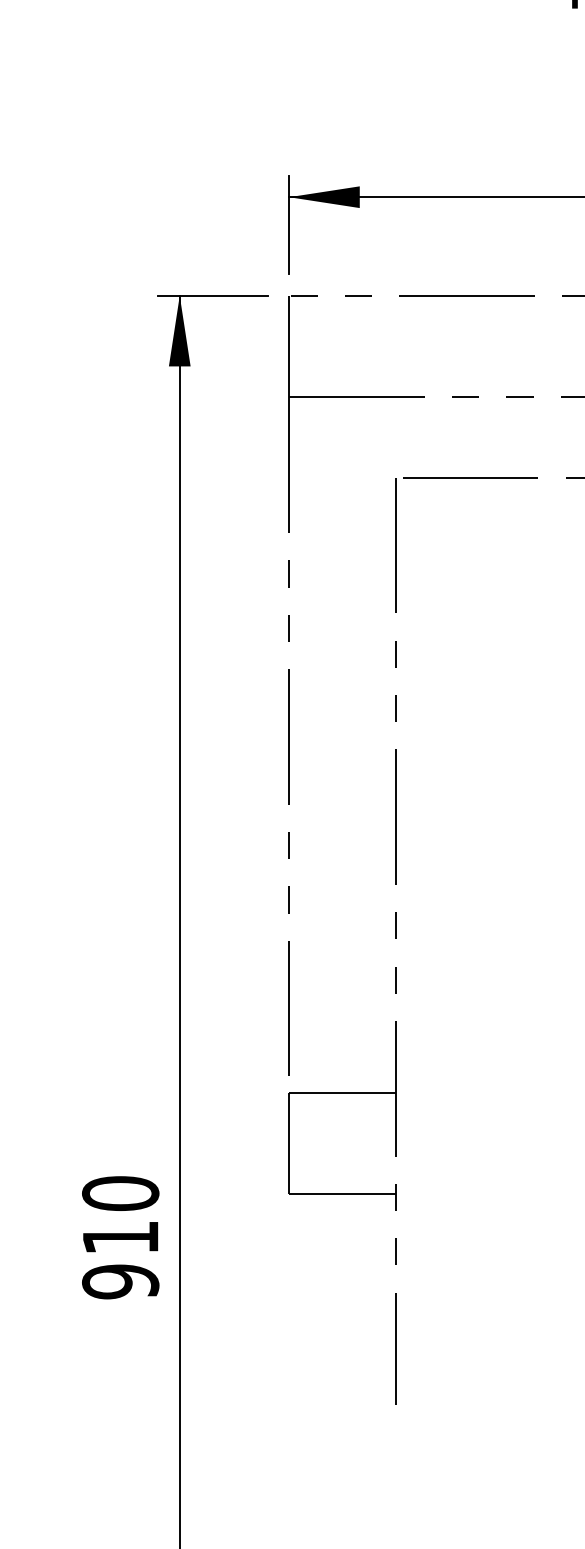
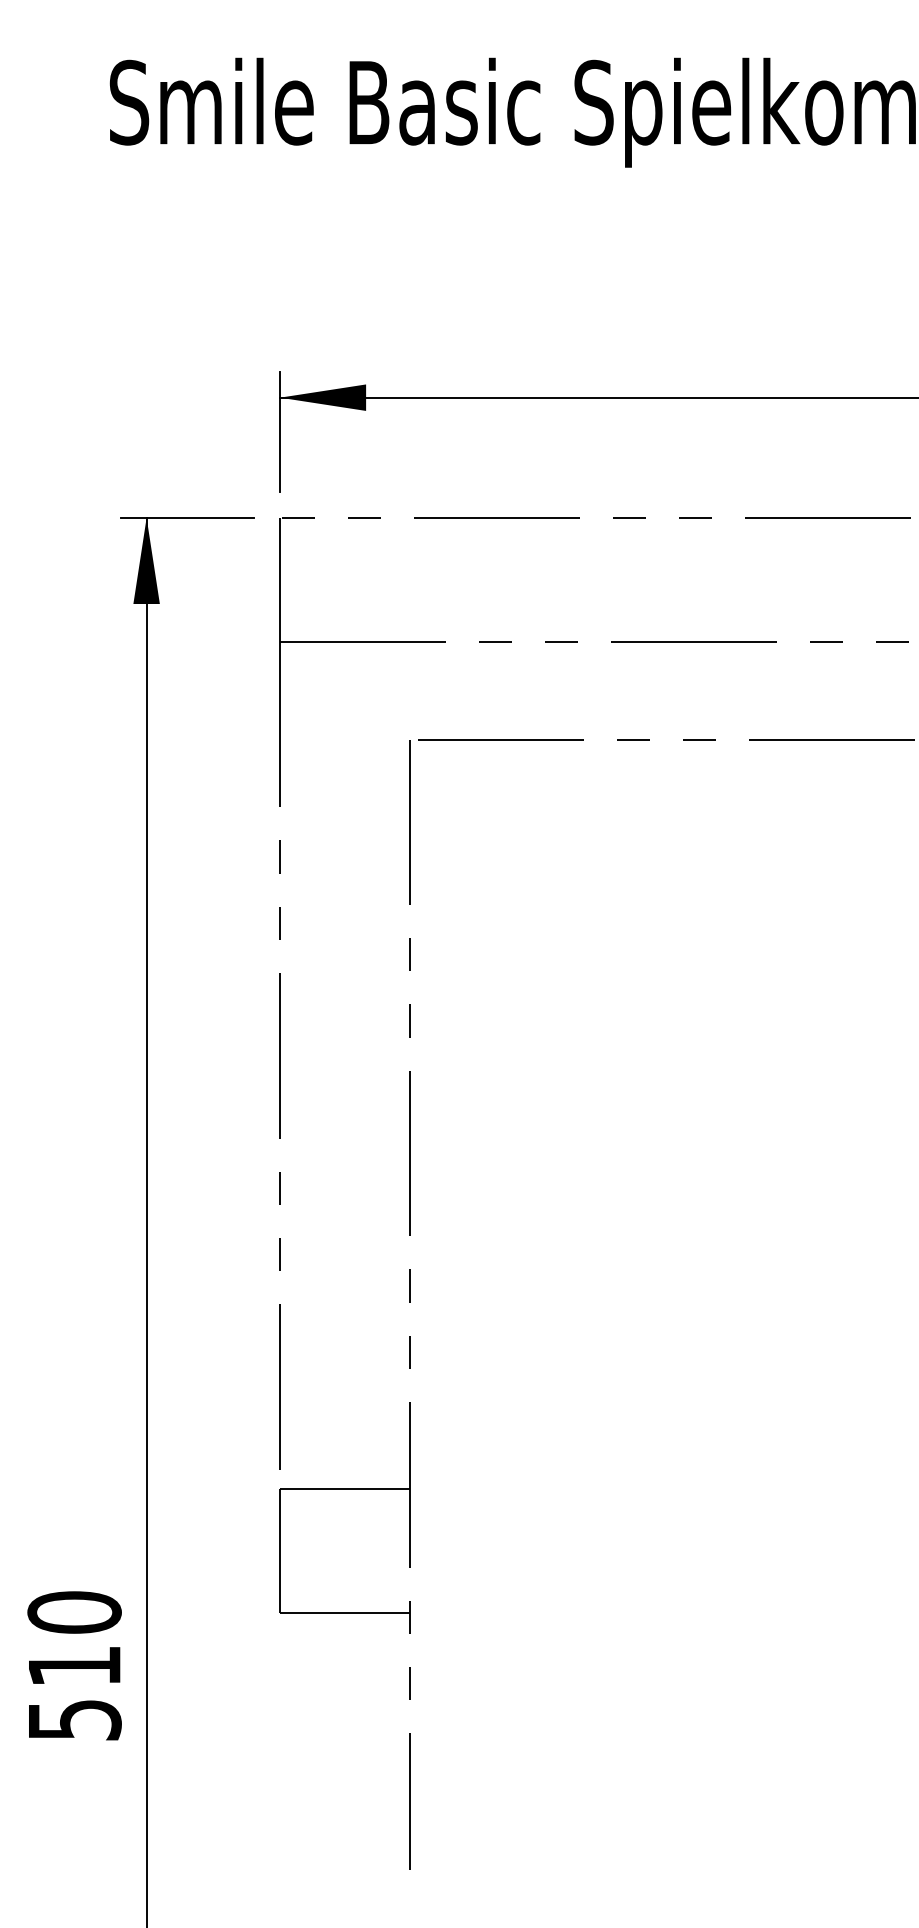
text: (120, 1282) -> (74, 1720), 910 -> 510

